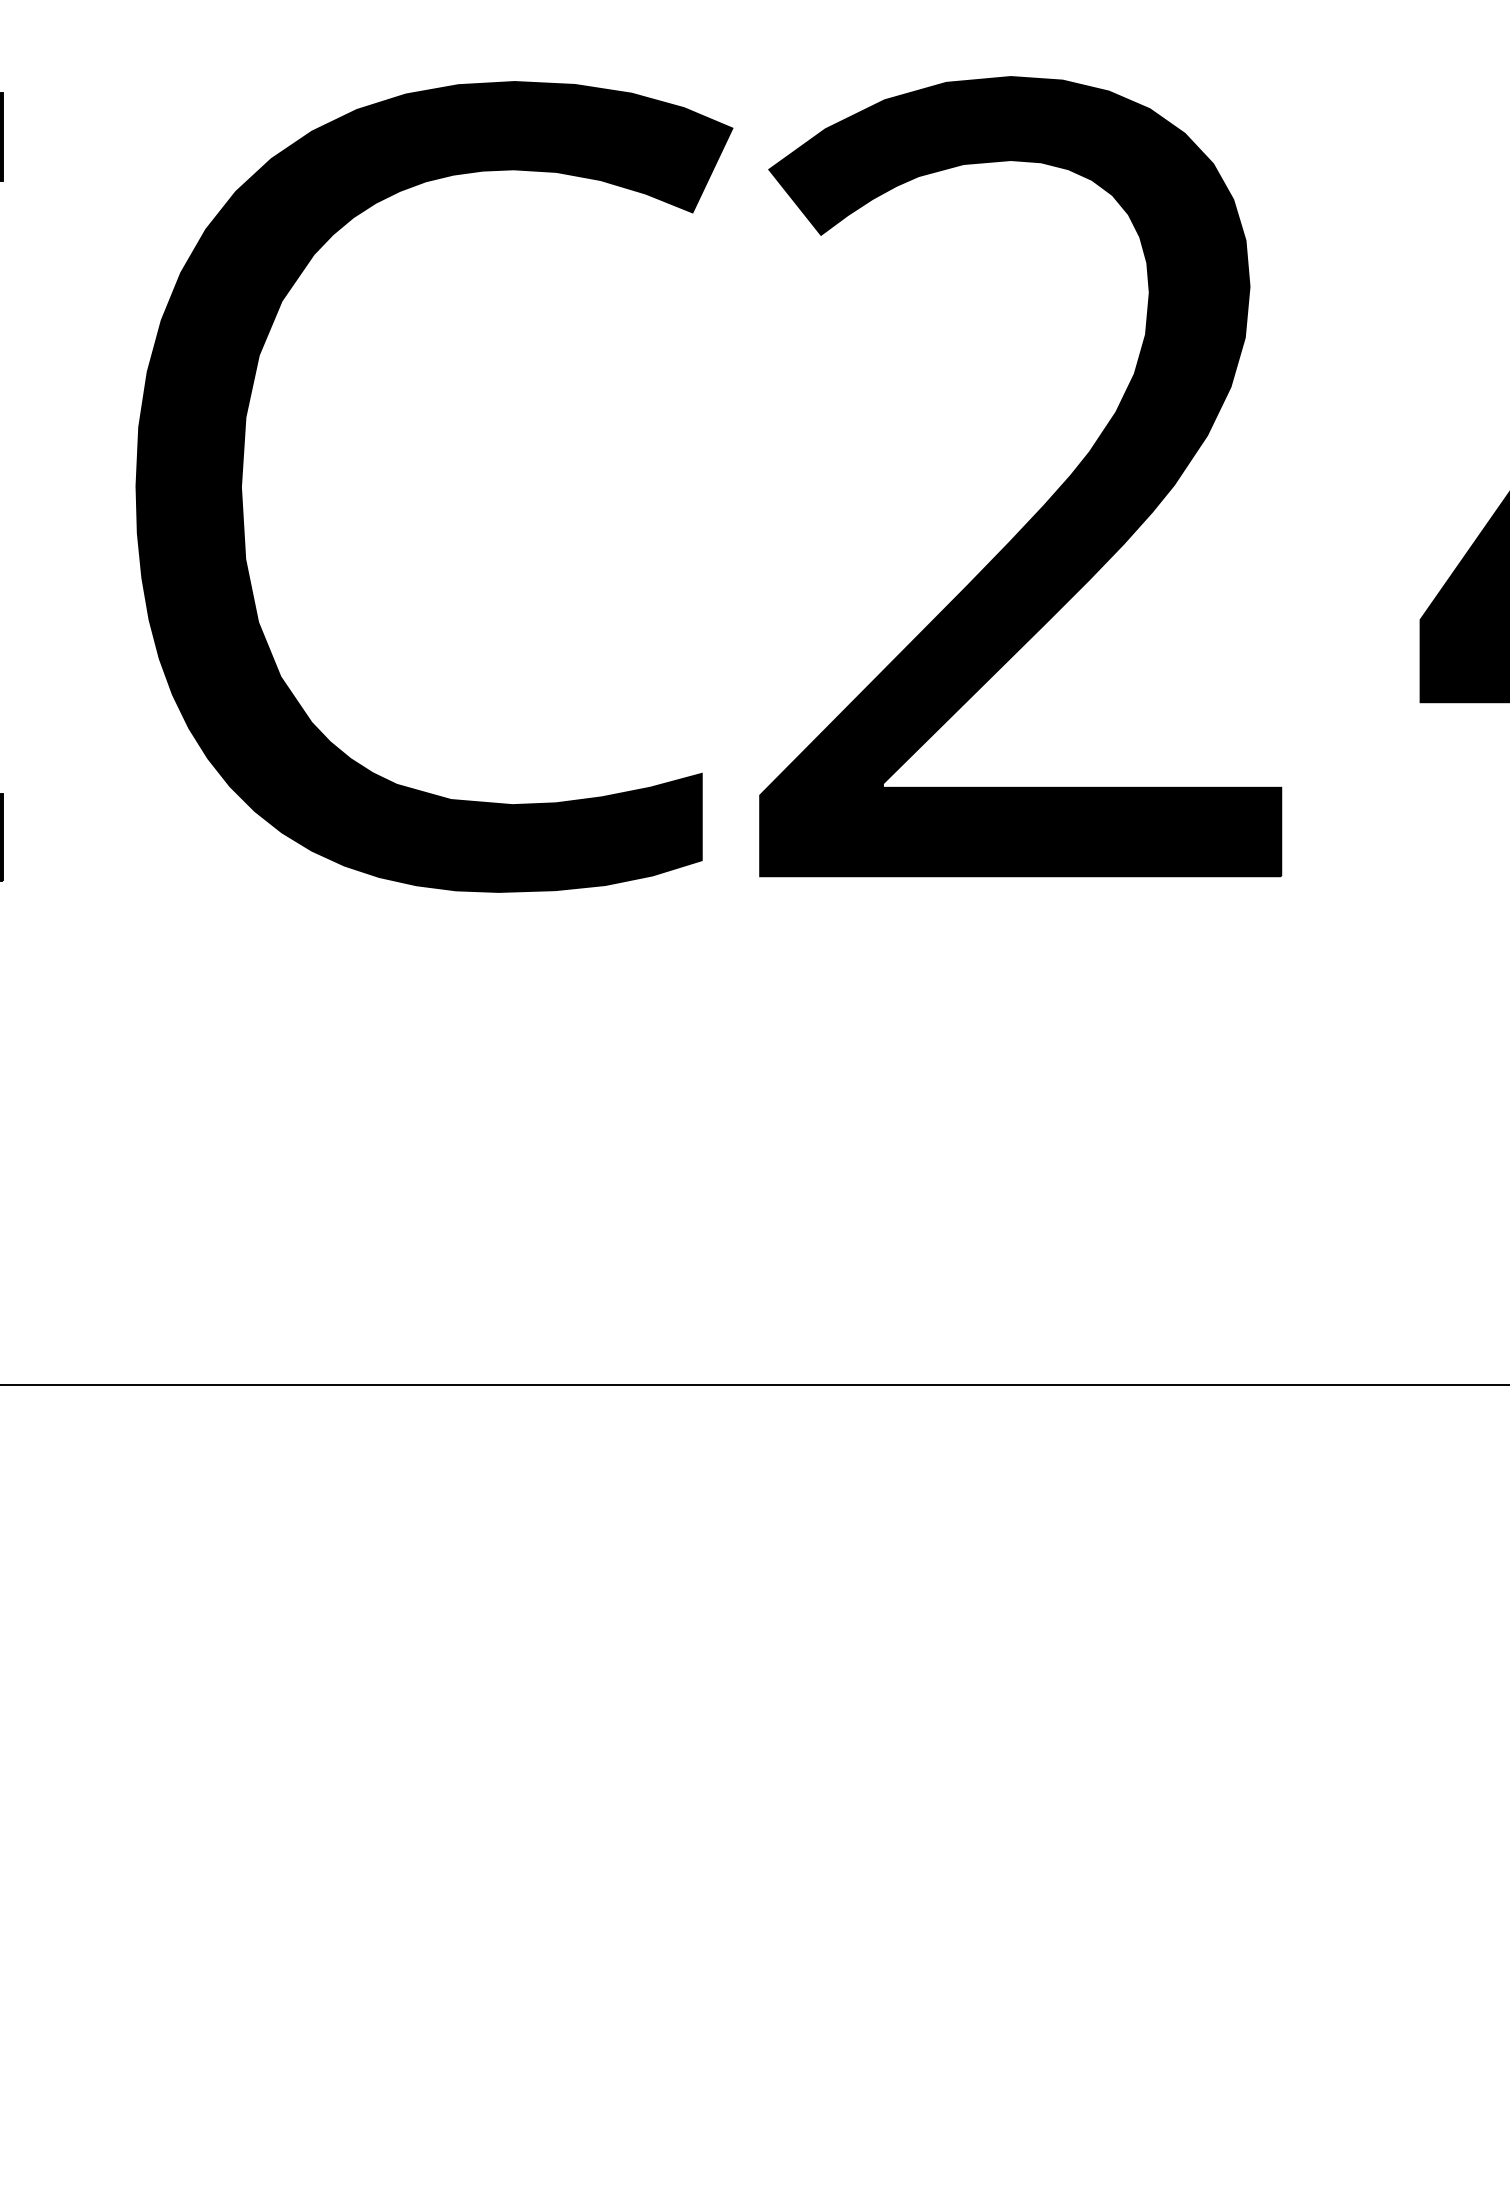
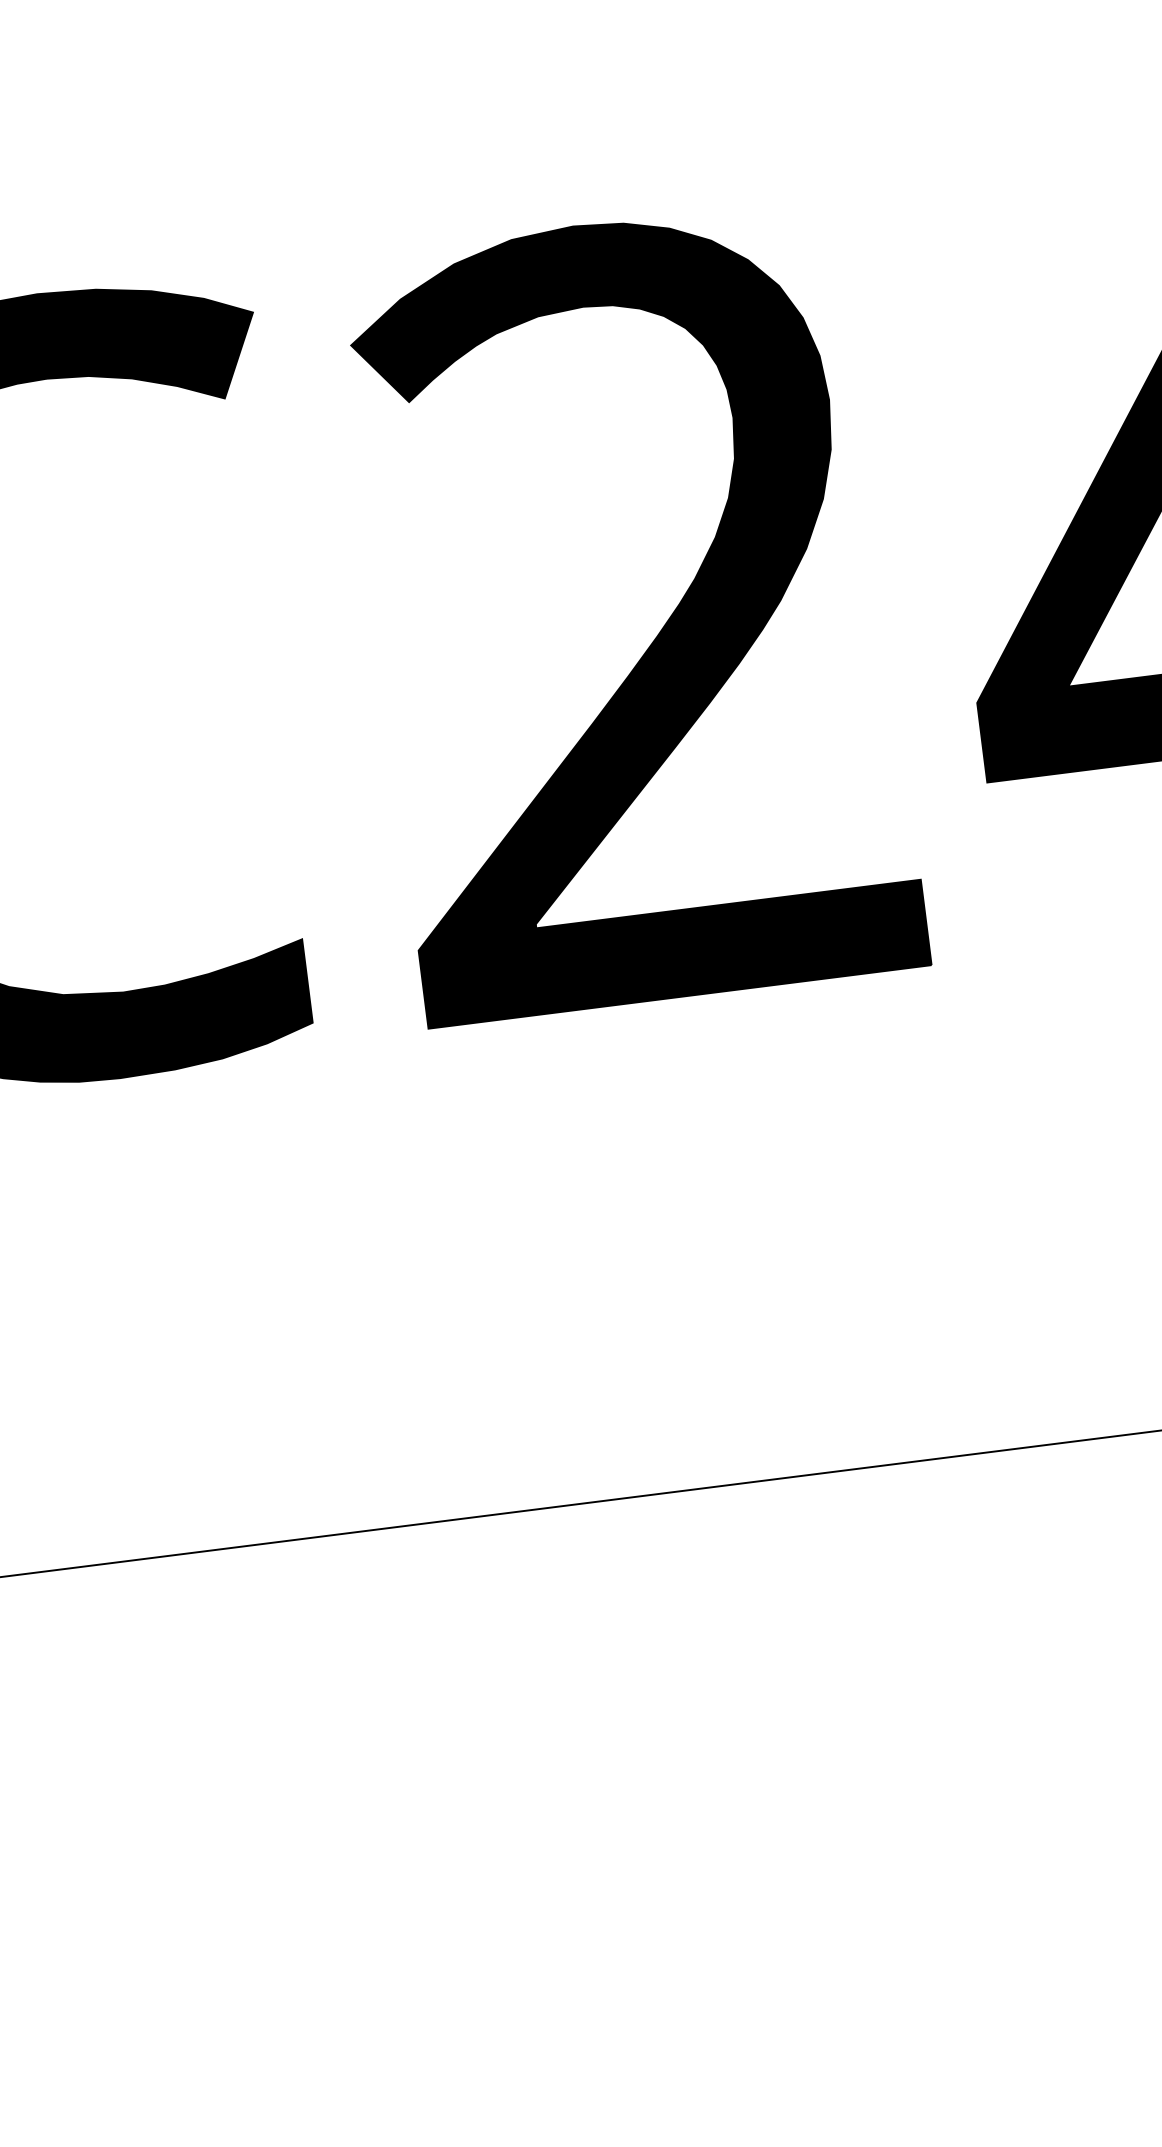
part: (1046, 501) -> (659, 631), moved

